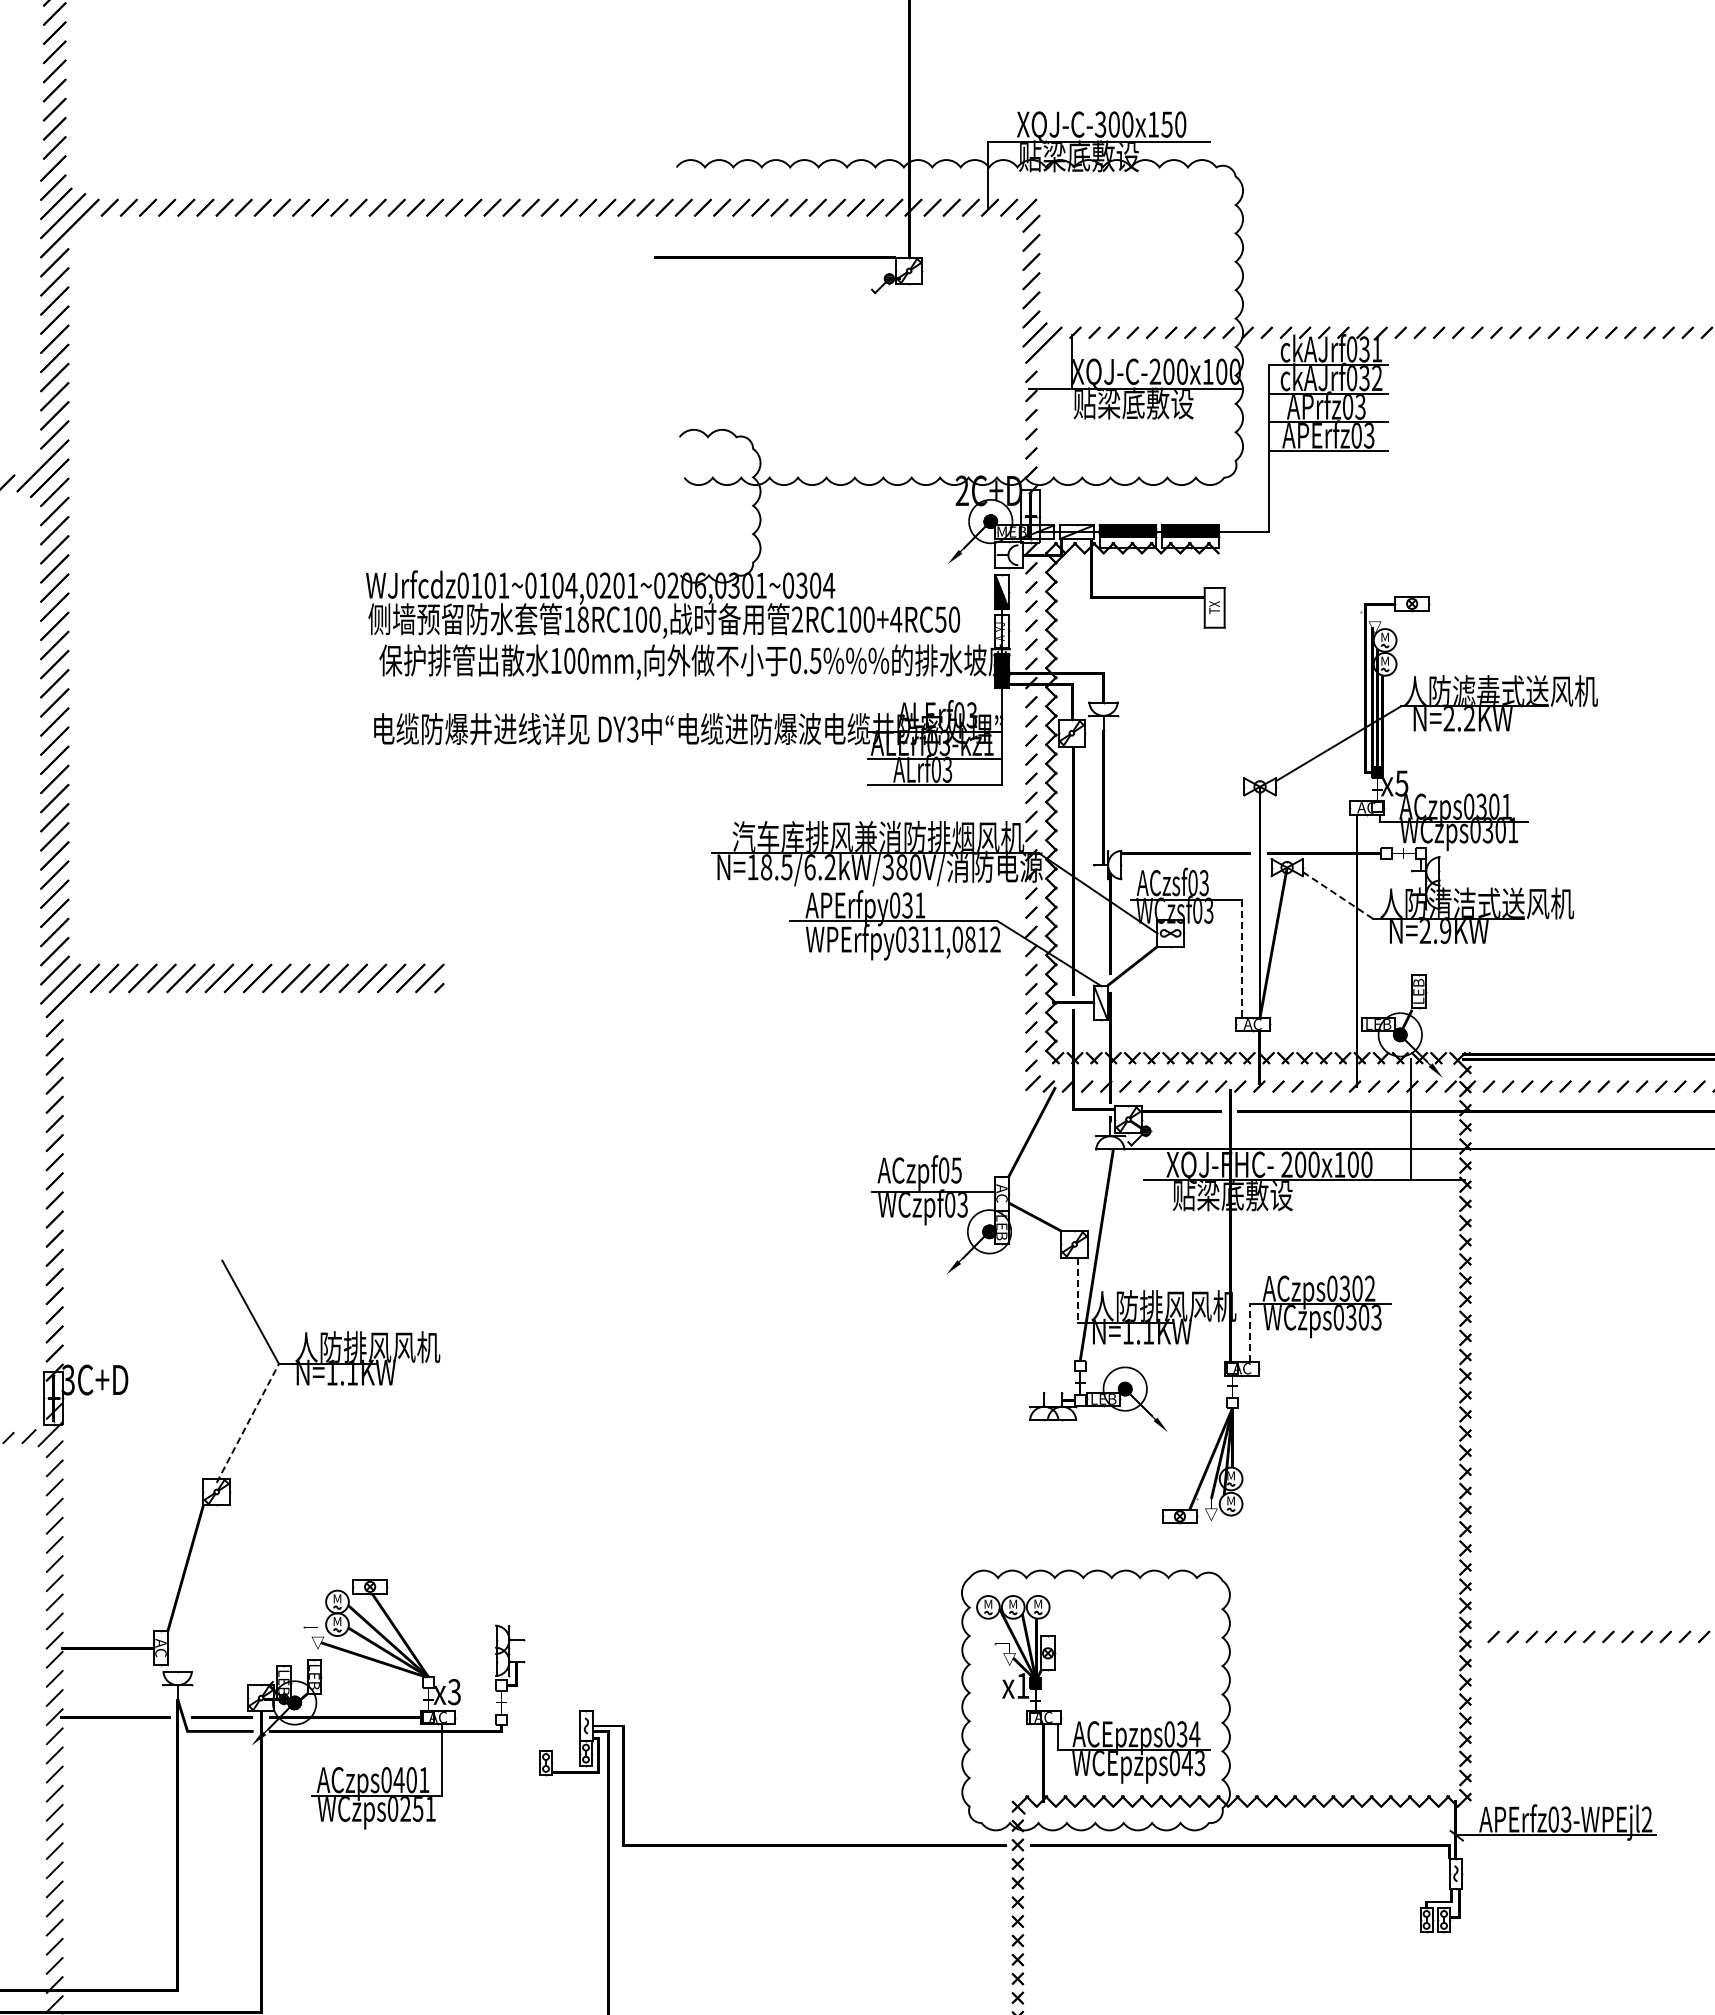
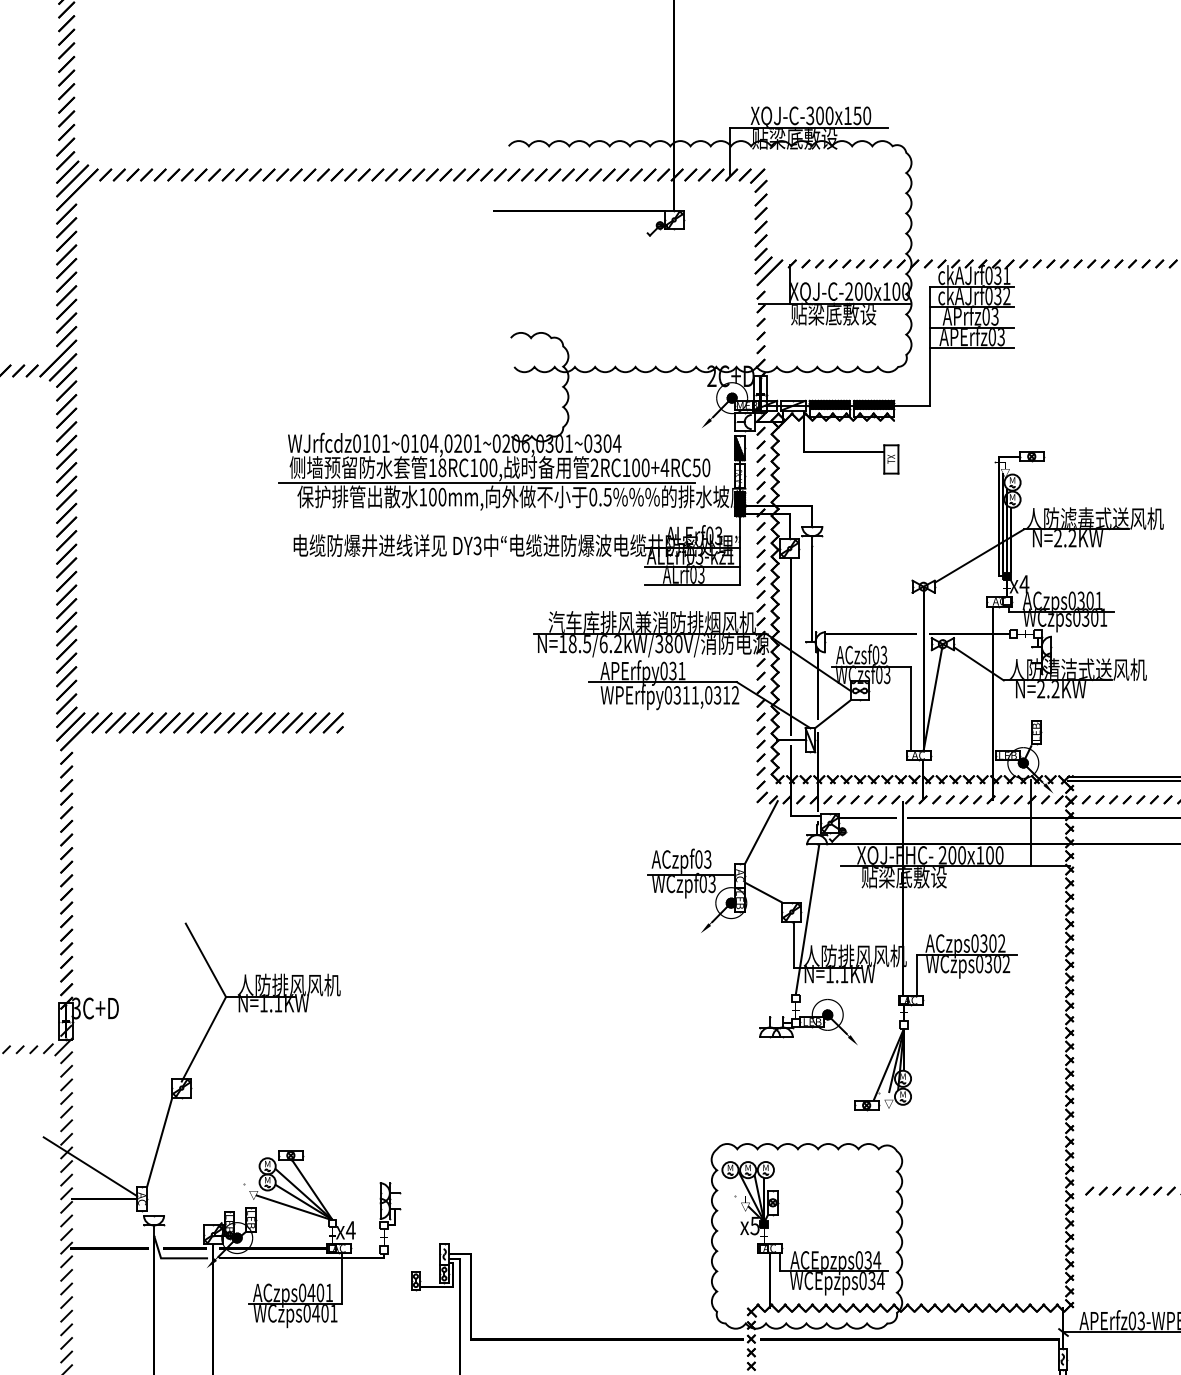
line: (645, 640) -> (486, 482), added
text: (1401, 783) -> (1024, 584), x5 -> x4
line: (1337, 895) -> (978, 663), dashed -> solid
text: (1445, 932) -> (1055, 690), N=2.9KW -> N=2.2KW
text: (970, 939) -> (717, 695), WPErfpy0311,0812 -> WPErfpy0311,0312
line: (1241, 958) -> (910, 708), dashed -> solid
text: (956, 1170) -> (707, 859), ACzpf05 -> ACzpf03
line: (1078, 1290) -> (794, 944), dashed -> solid
text: (1376, 1317) -> (1006, 964), WCzps0303 -> WCzps0302
line: (1250, 1333) -> (916, 975), dashed -> solid
line: (248, 1422) -> (204, 1038), dashed -> solid
line: (88, 1602) -> (90, 1166), added
text: (1022, 1686) -> (754, 1226), x1 -> x5
text: (454, 1691) -> (350, 1229), x3 -> x4
text: (1193, 1763) -> (876, 1281), WCEpzps043 -> WCEpzps034
text: (411, 1809) -> (320, 1313), WCzps0251 -> WCzps0401

